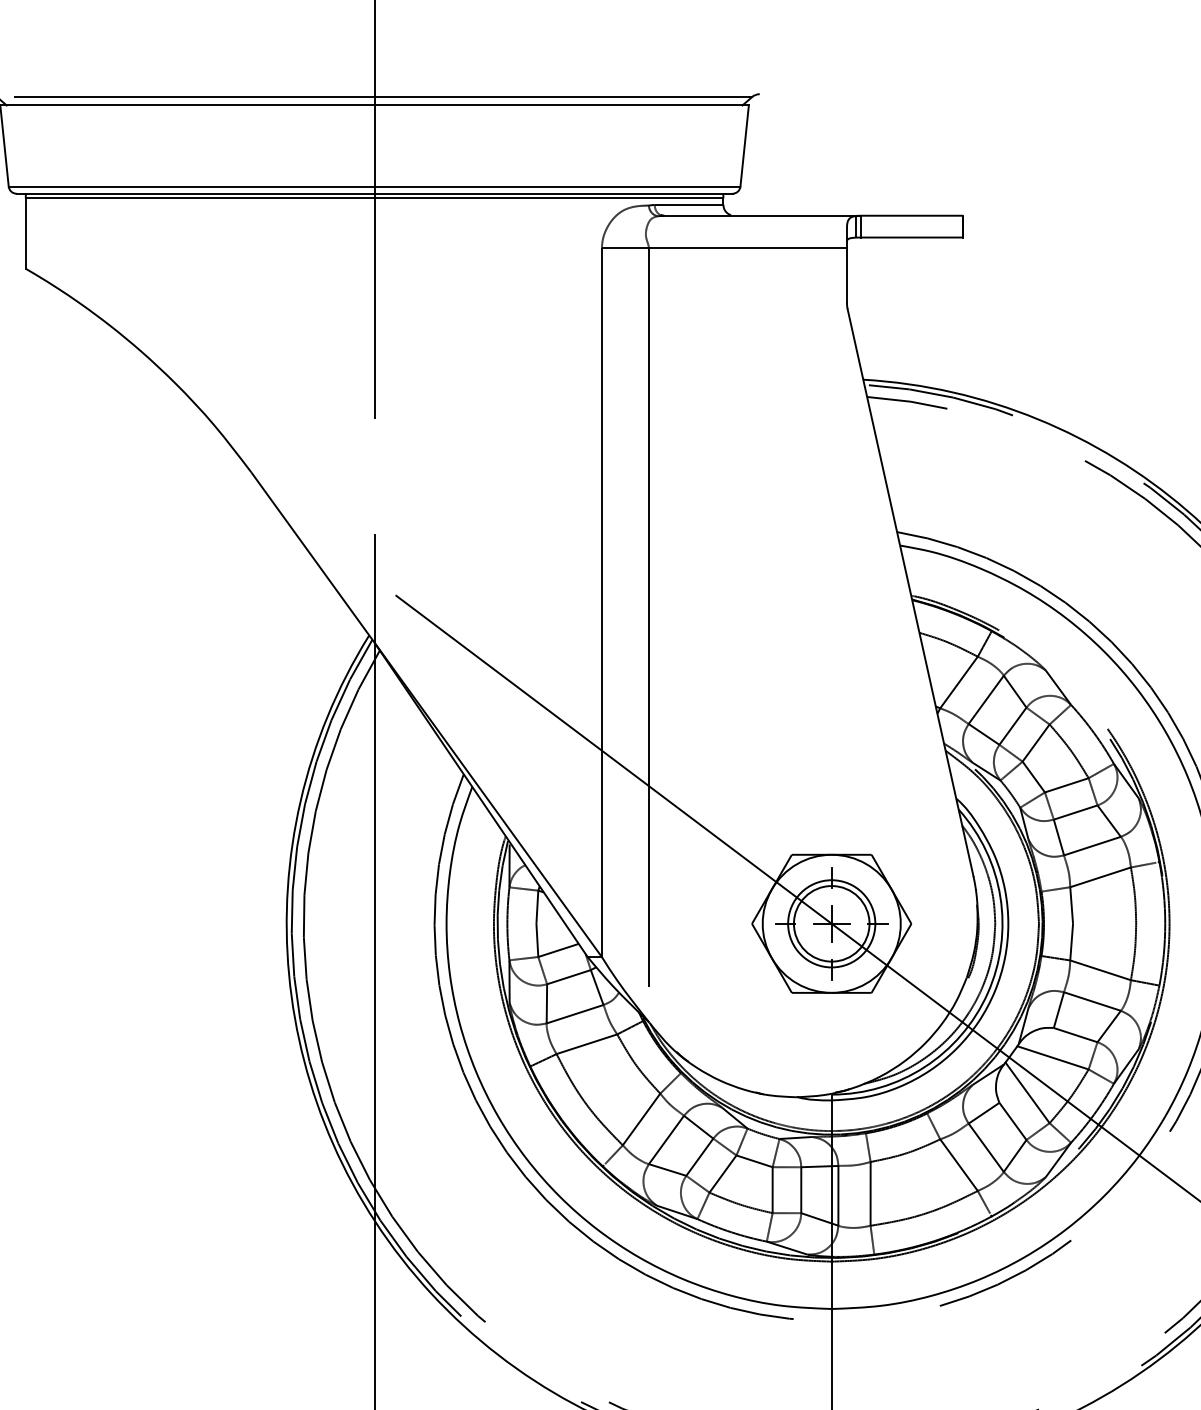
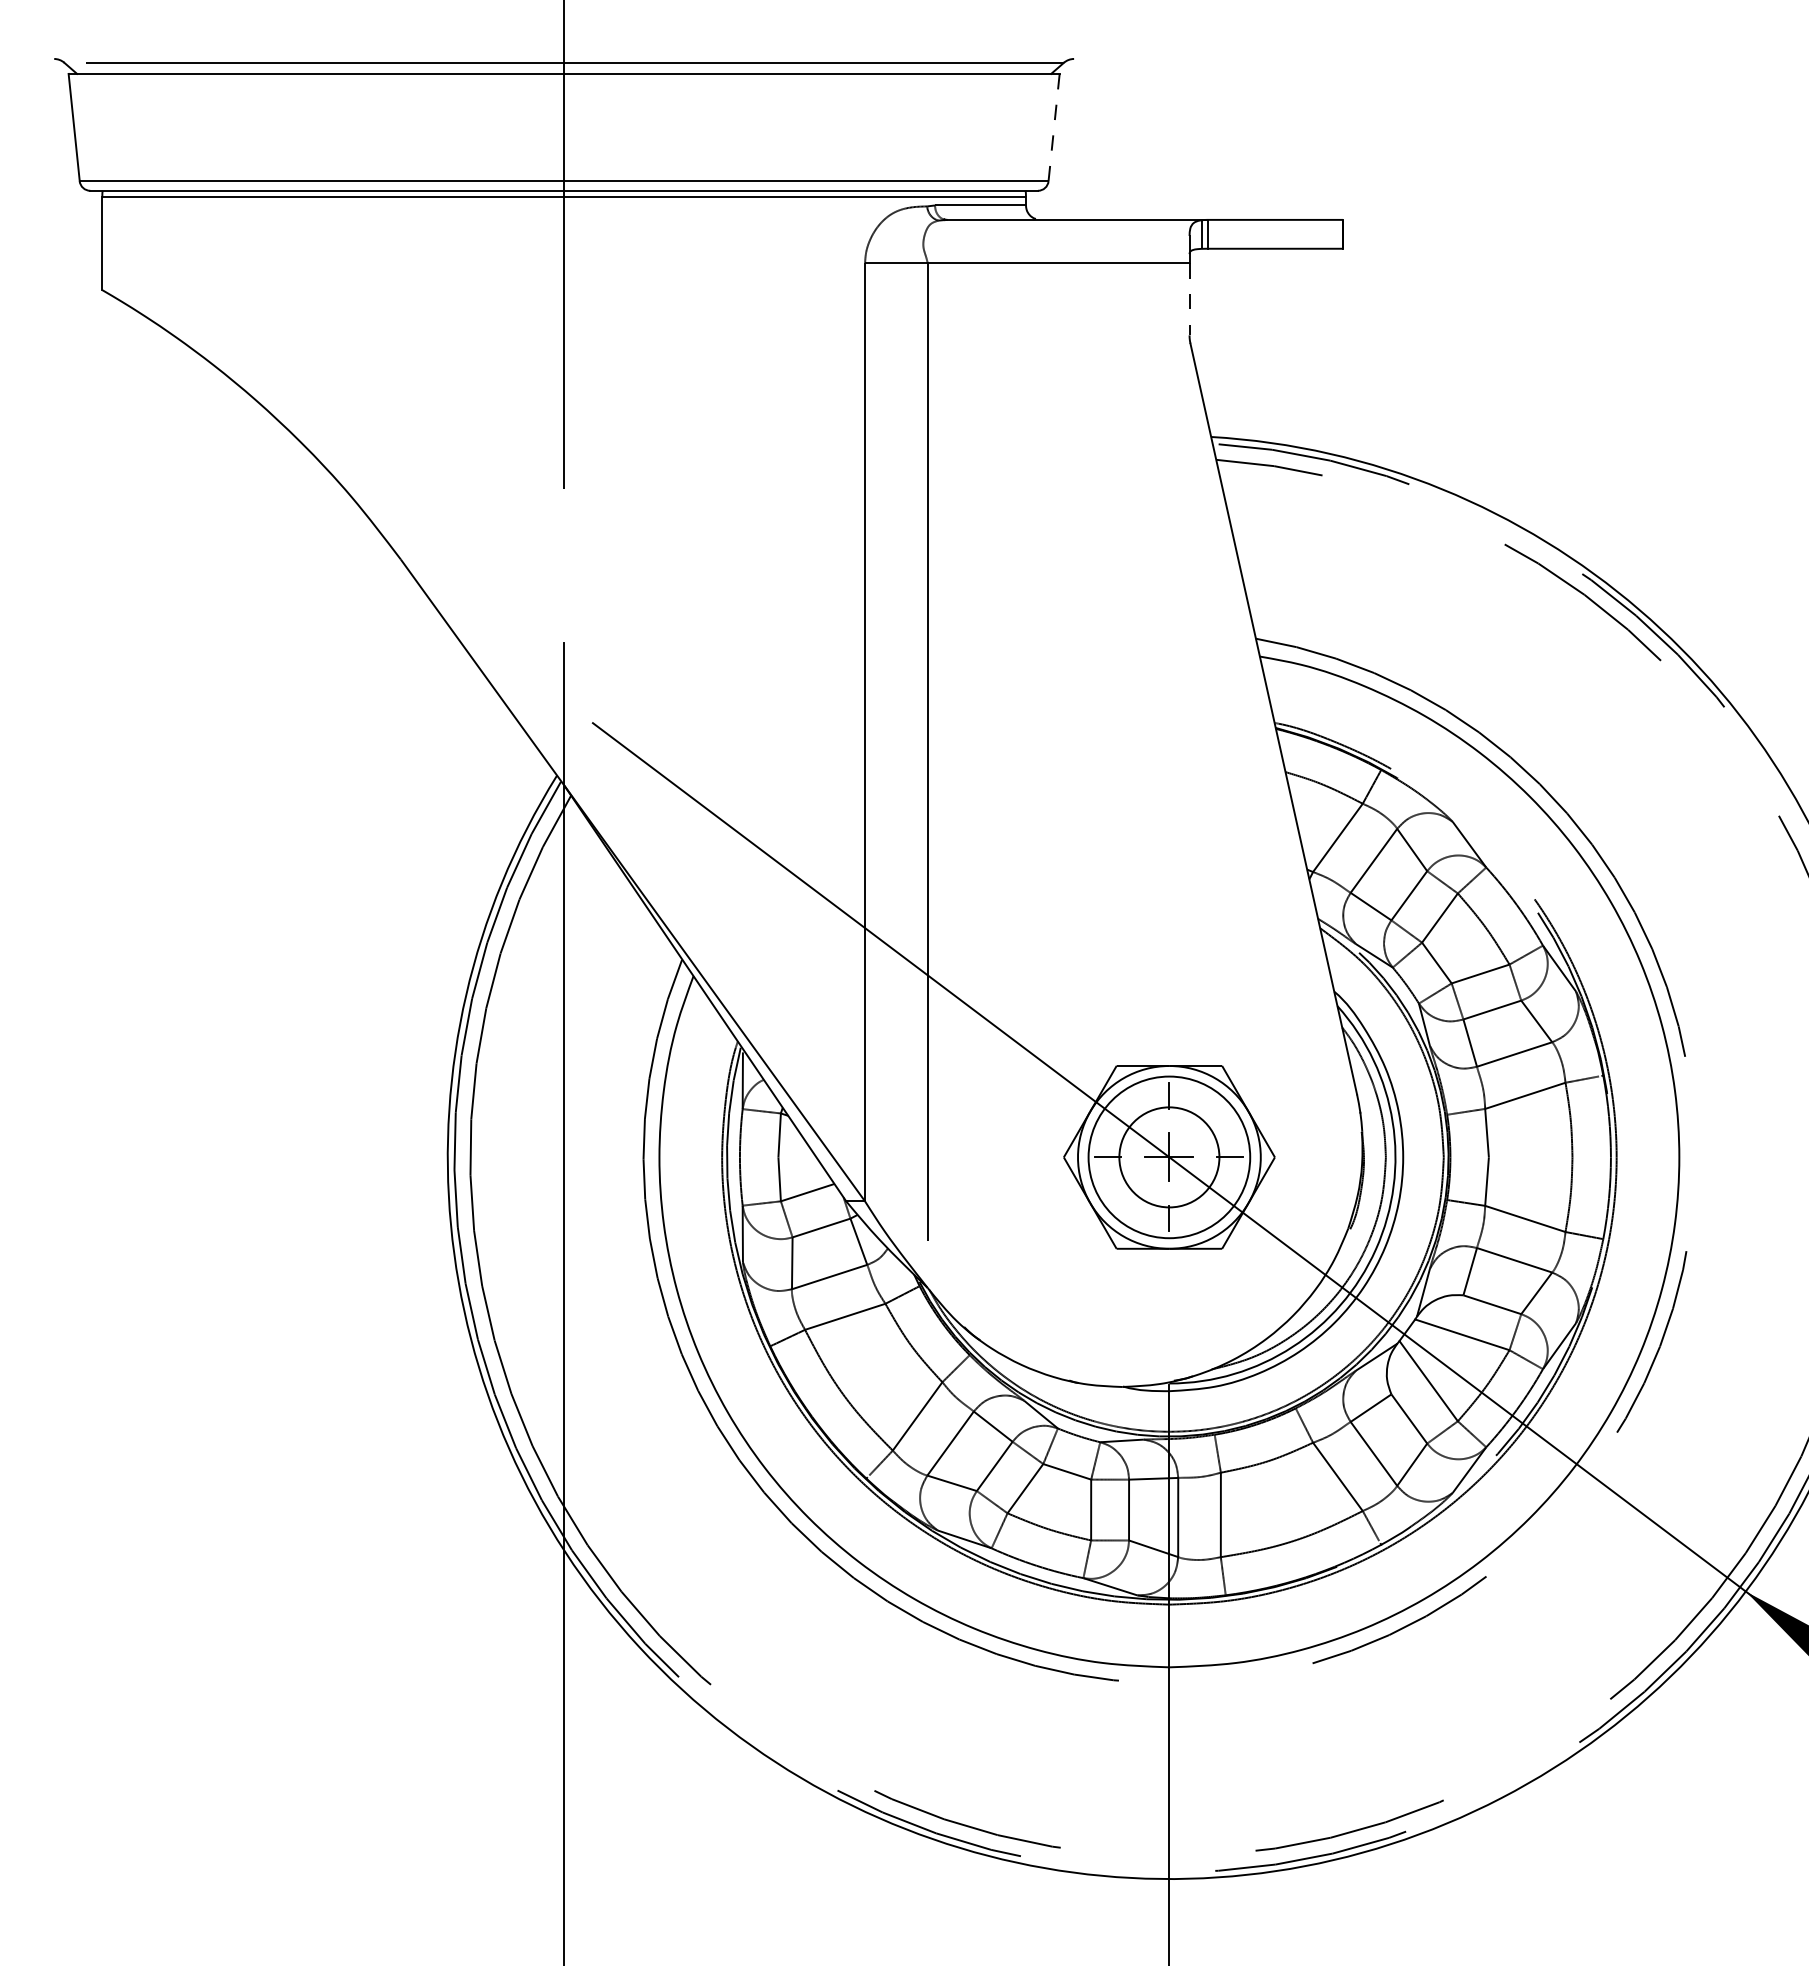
line: (744, 145) -> (1054, 127), solid -> dashed
line: (846, 275) -> (1189, 299), solid -> dashed
circle: (831, 923) -> (1169, 1157), size x1.4

